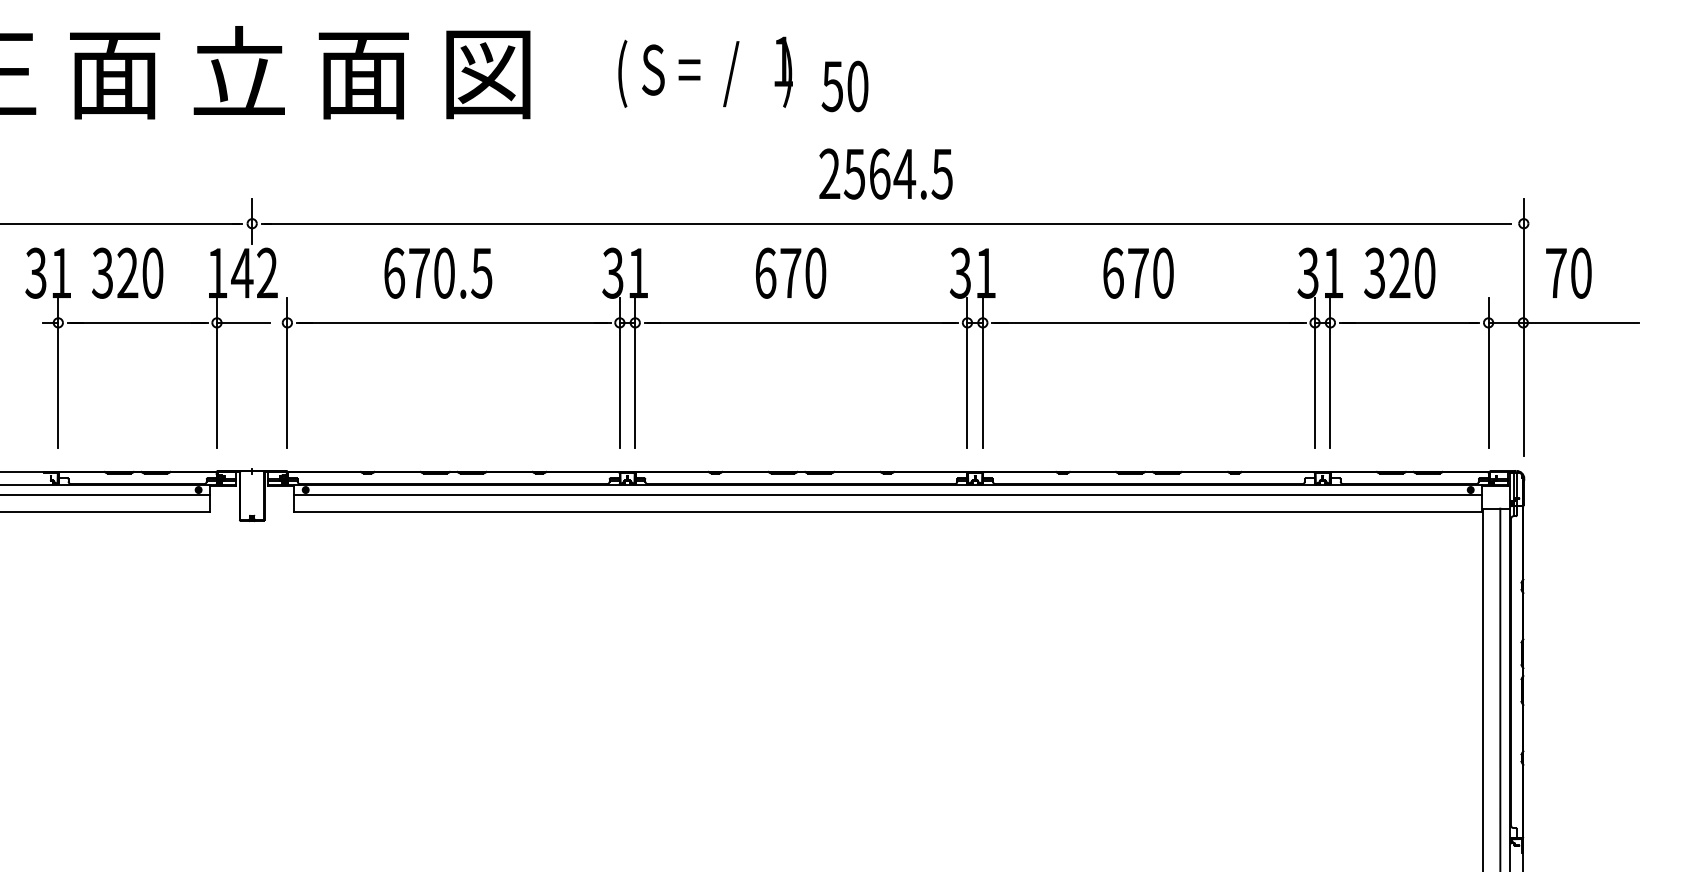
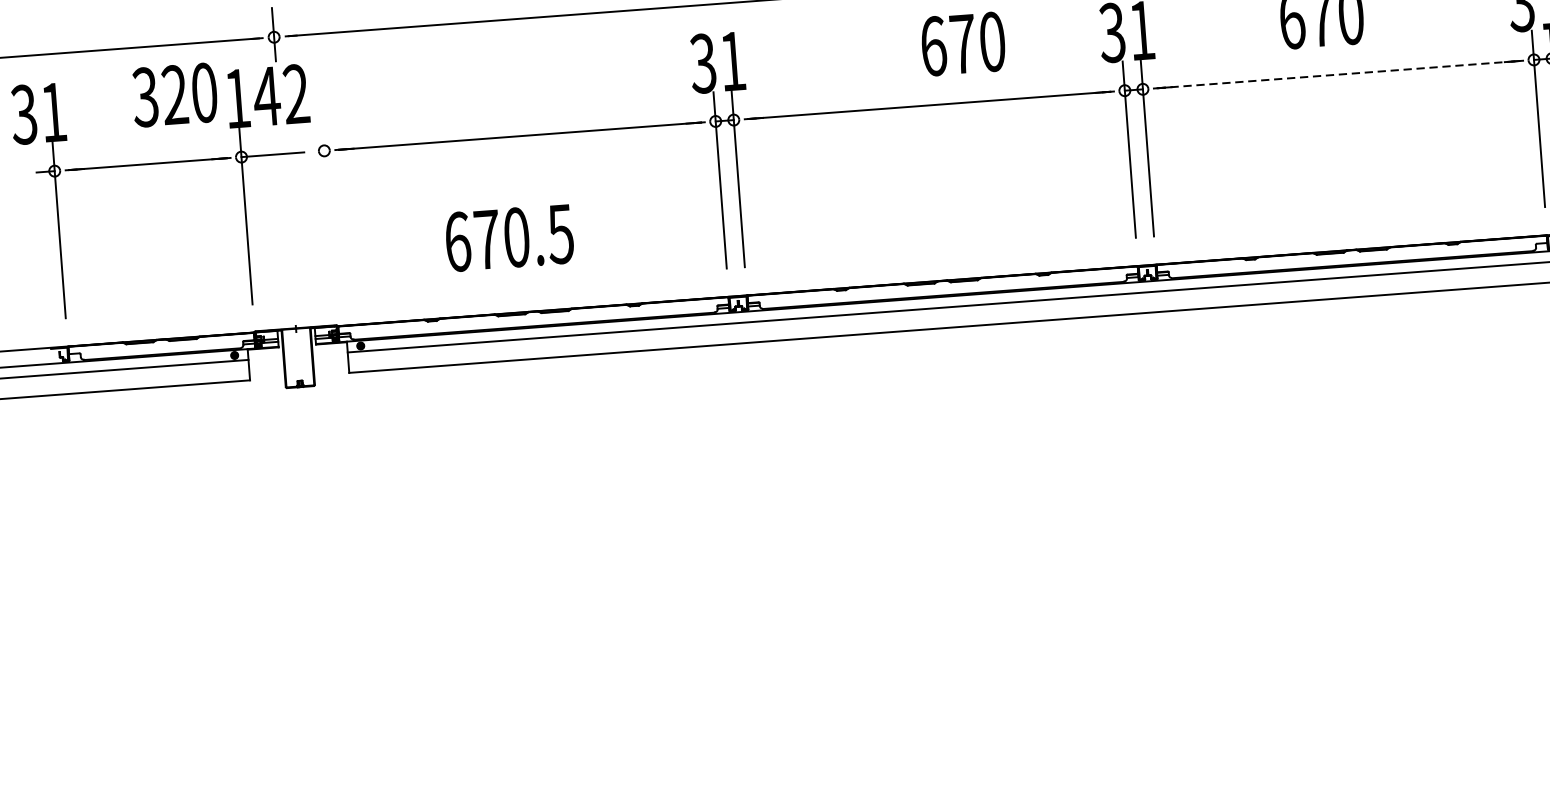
text: (127, 272) -> (174, 94), moved
text: (438, 272) -> (509, 237), moved
text: (791, 272) -> (963, 43), moved
line: (1148, 322) -> (1337, 74), solid -> dashed
line: (287, 373) -> (328, 210), removed

